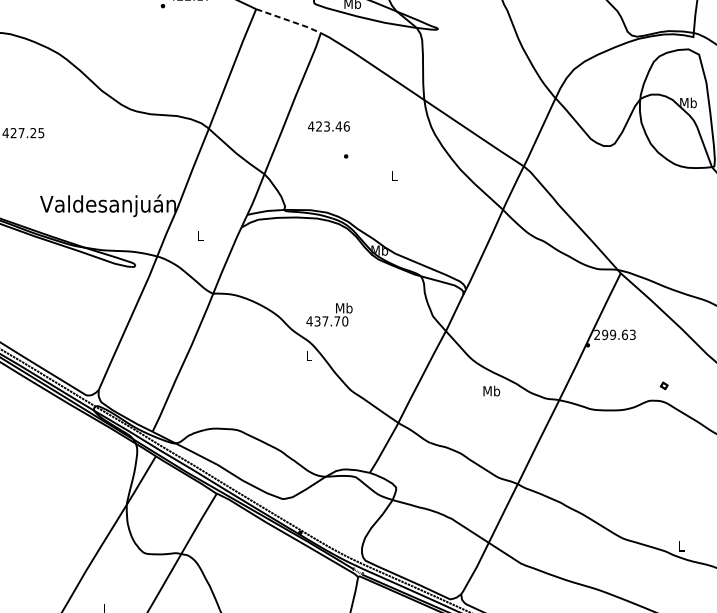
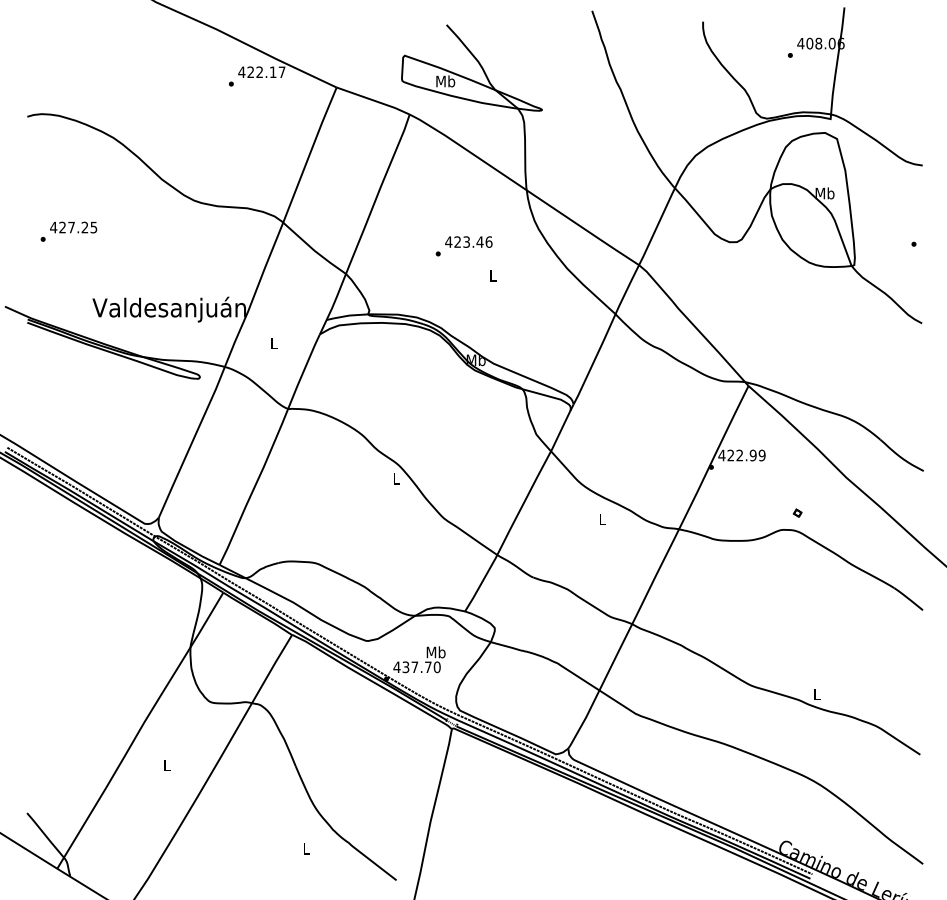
line: (289, 20) -> (374, 100), dashed -> solid
text: (328, 125) -> (468, 241), moved
text: (329, 314) -> (419, 659), moved
text: (614, 334) -> (741, 455), 299.63 -> 422.99
text: (491, 390) -> (602, 518), Mb -> L

